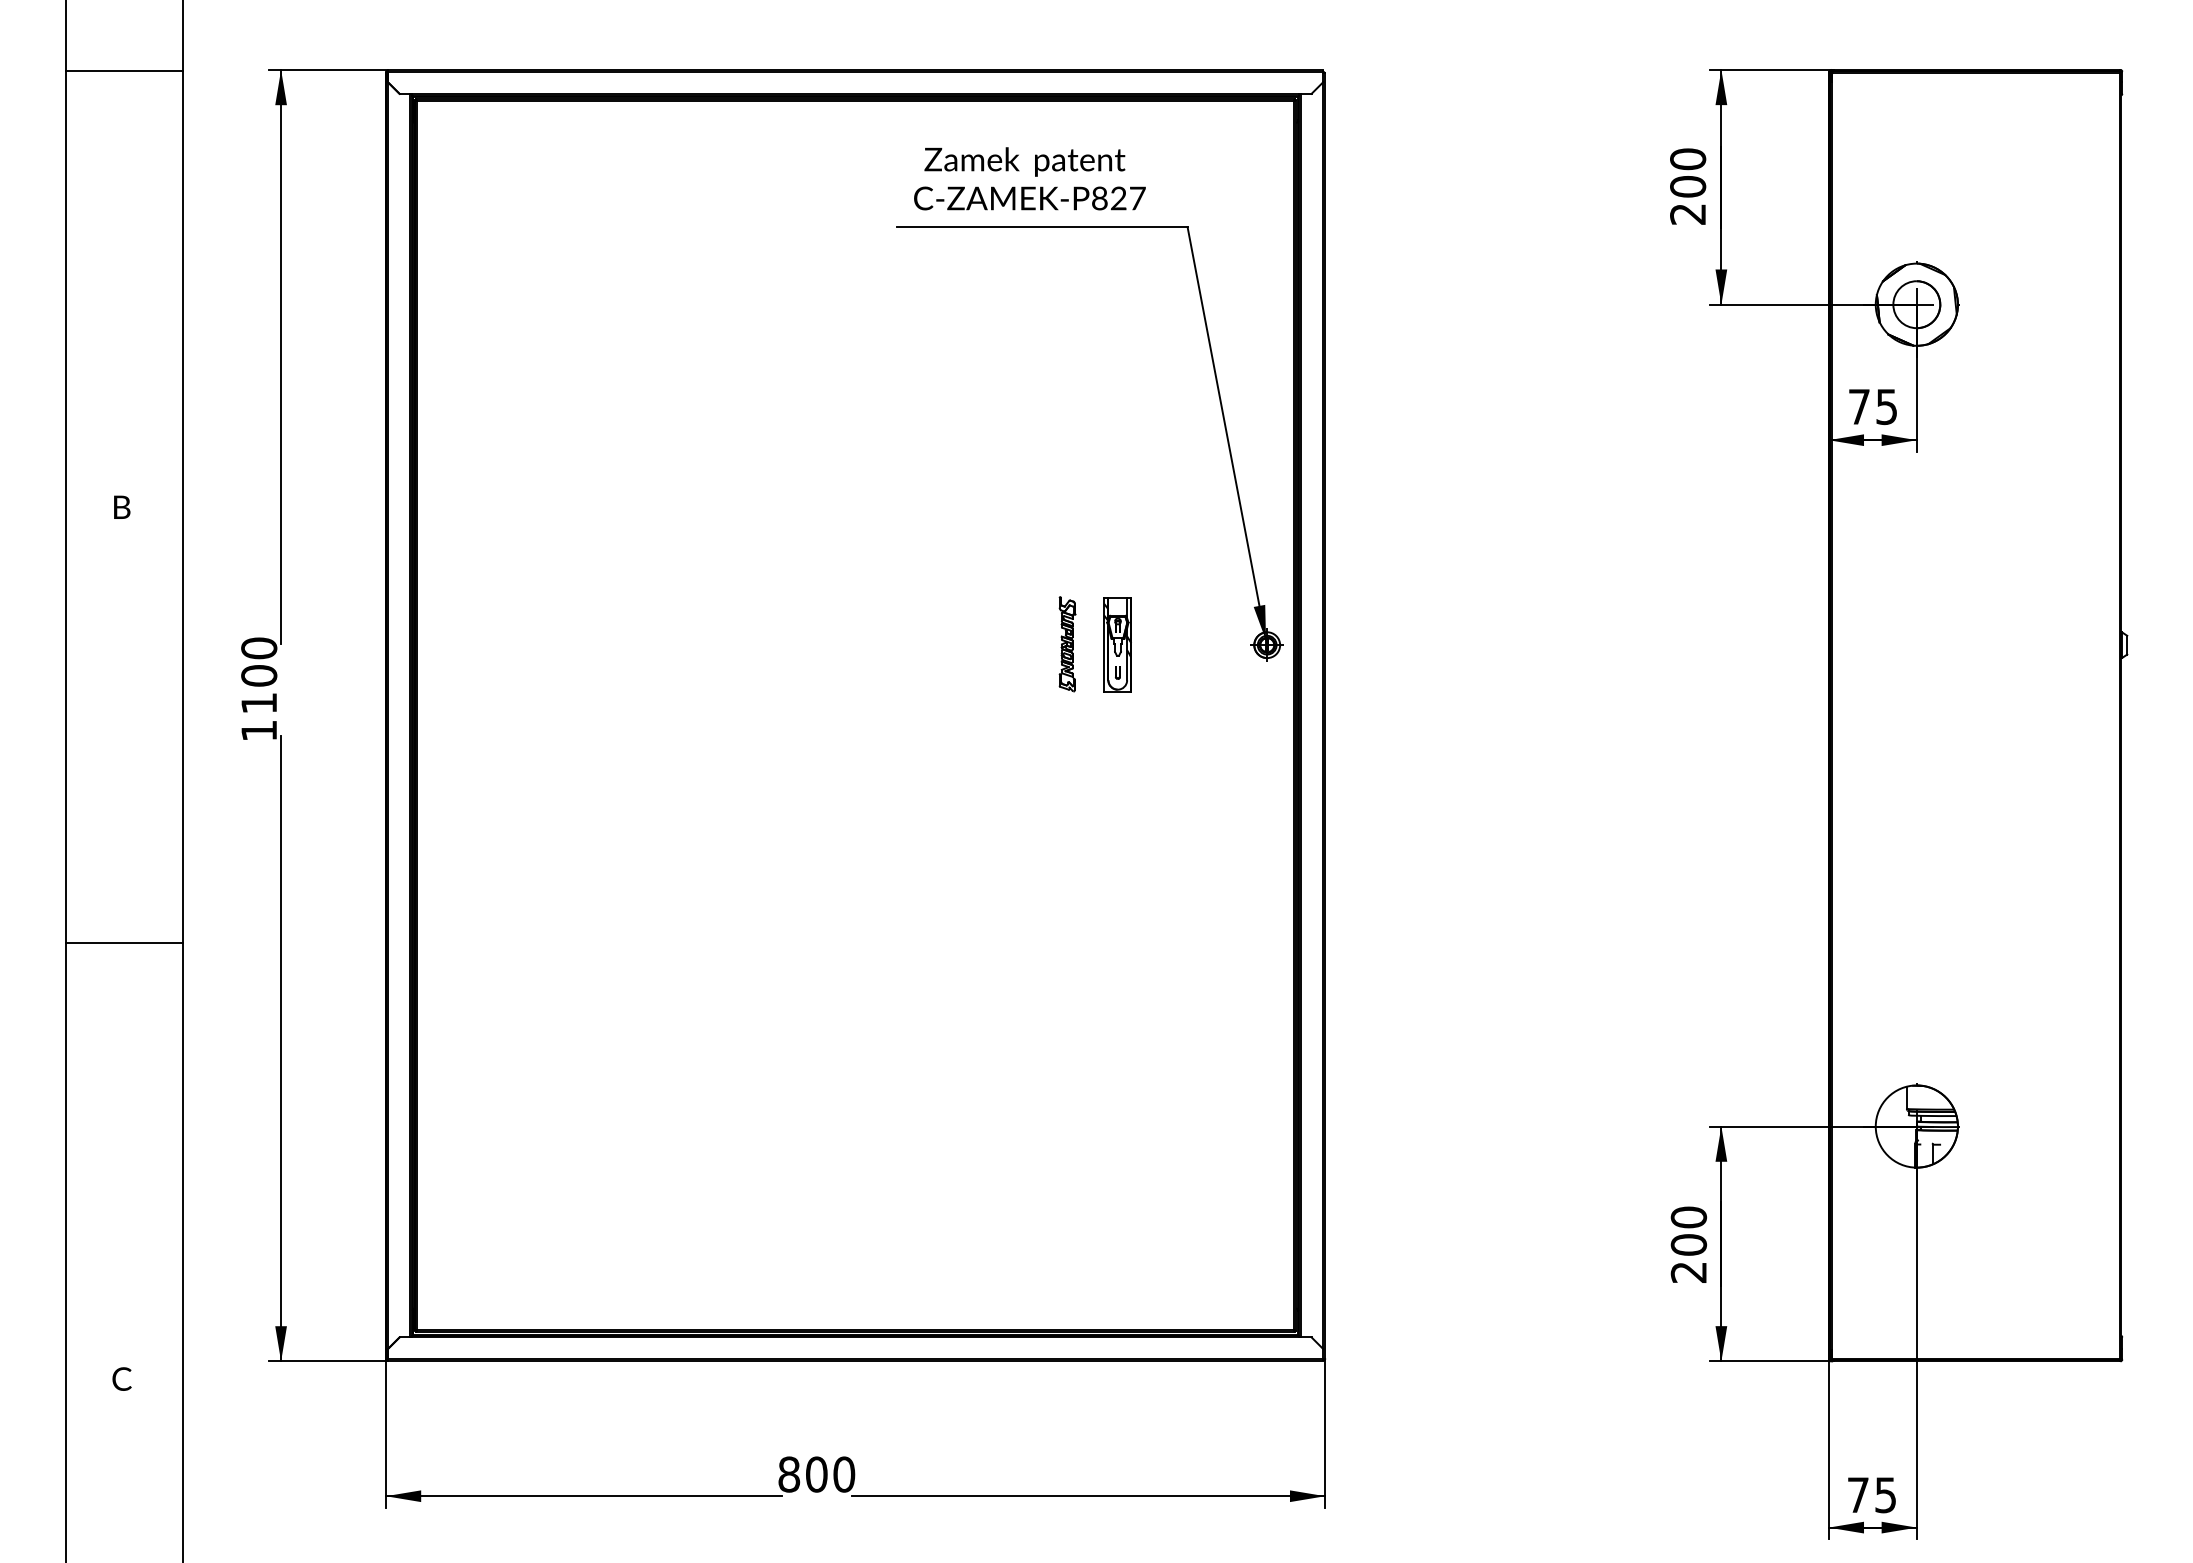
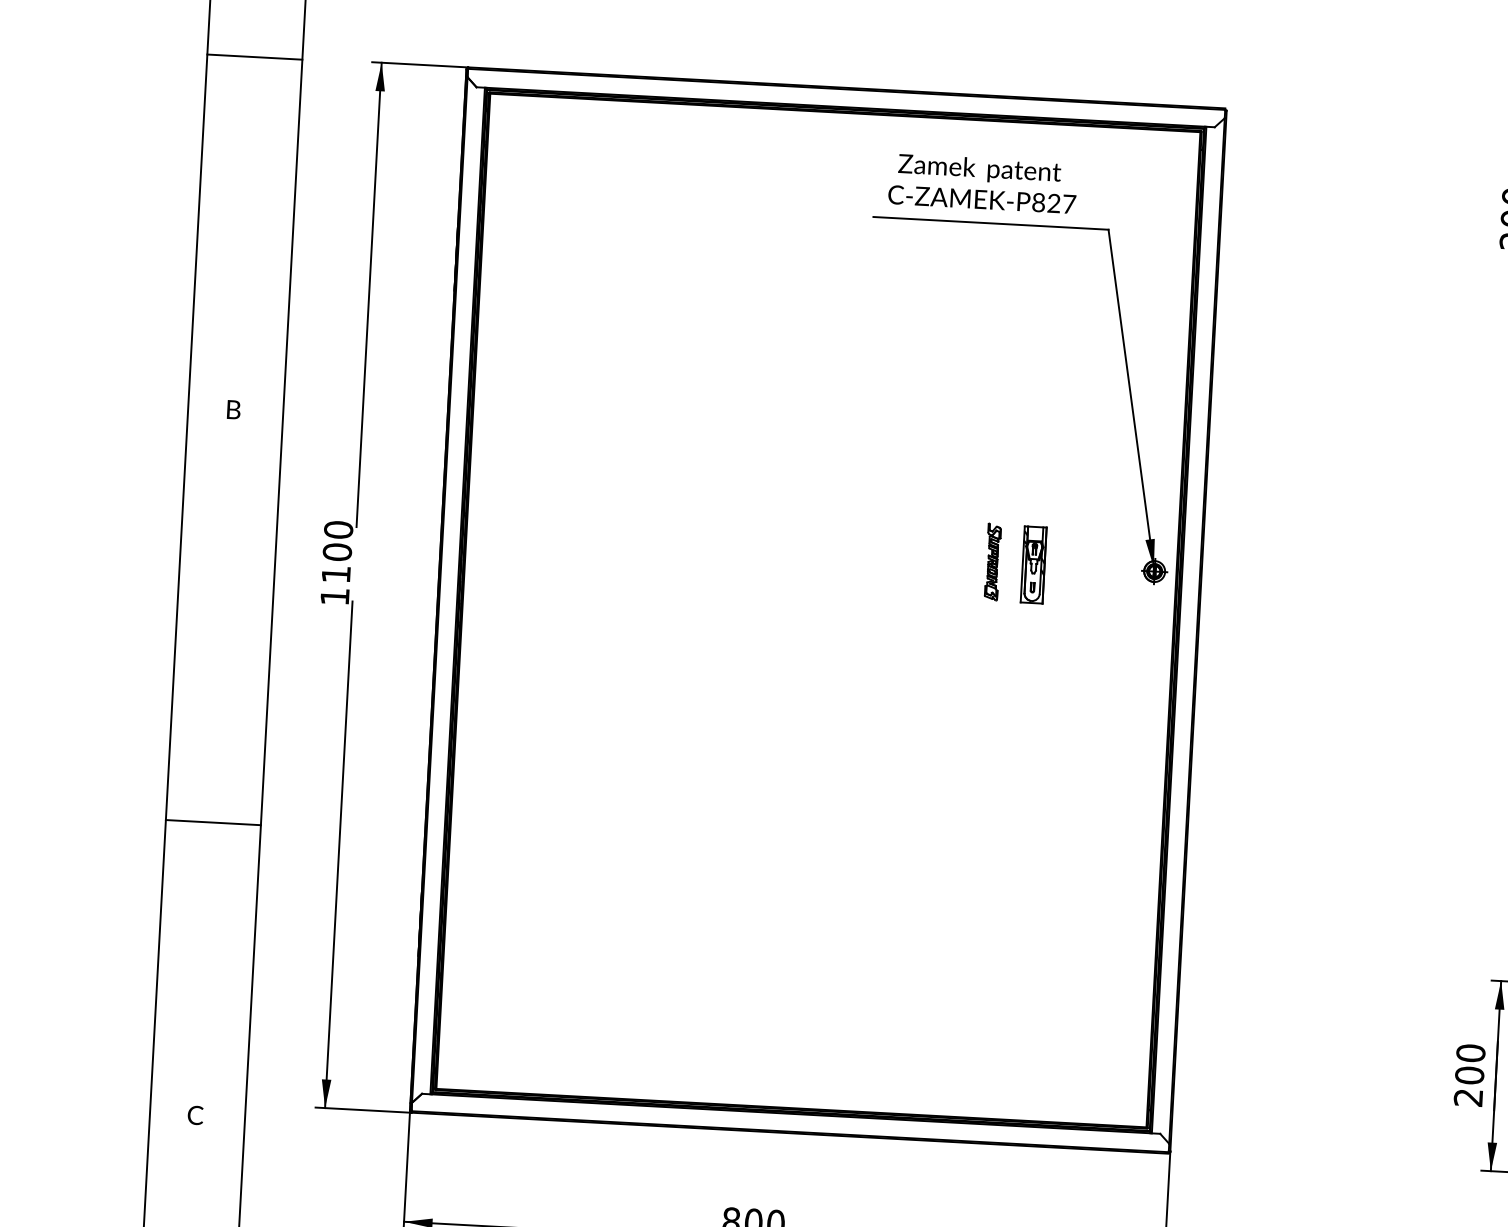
line: (124, 943) -> (213, 822), moved

